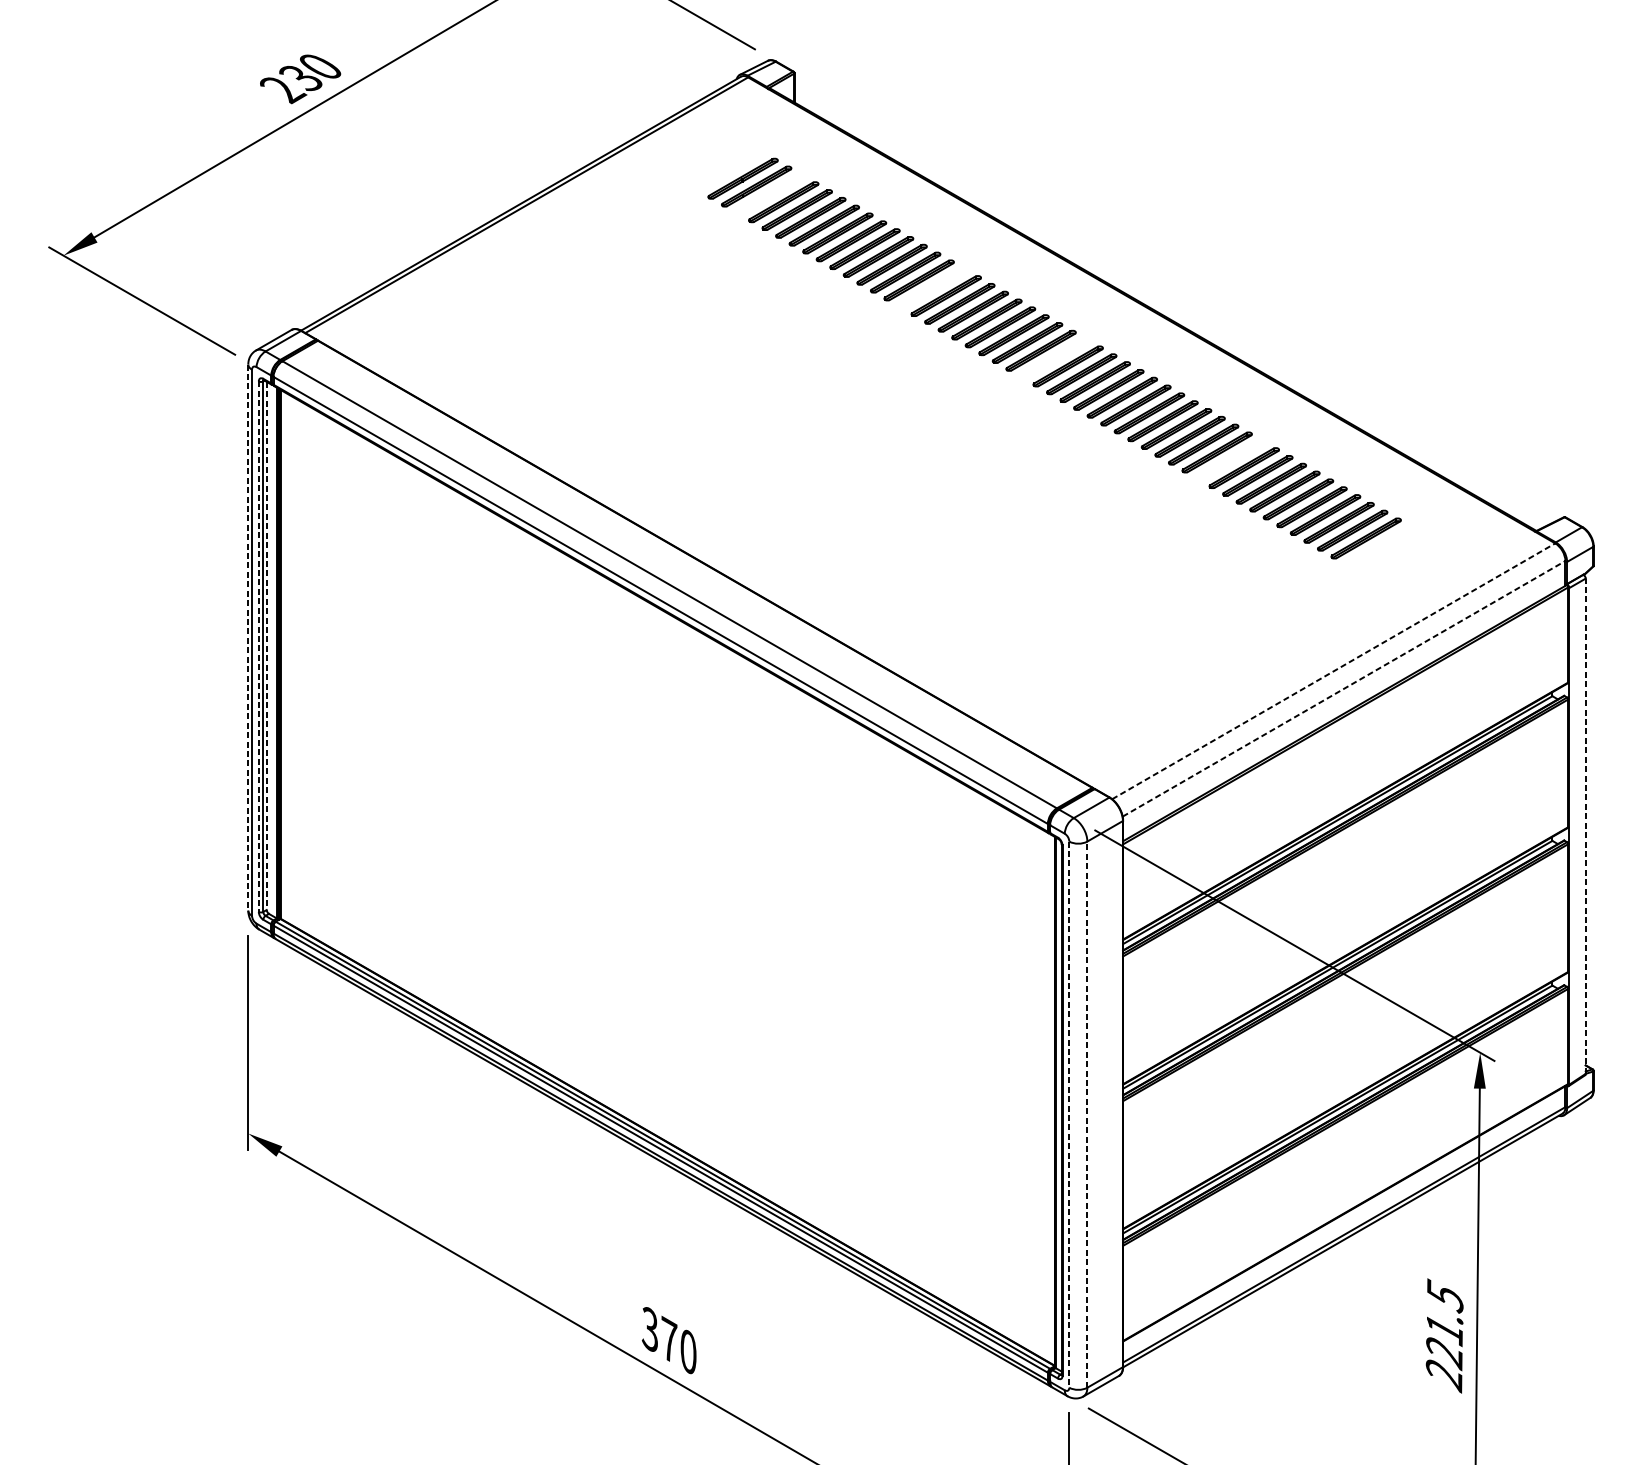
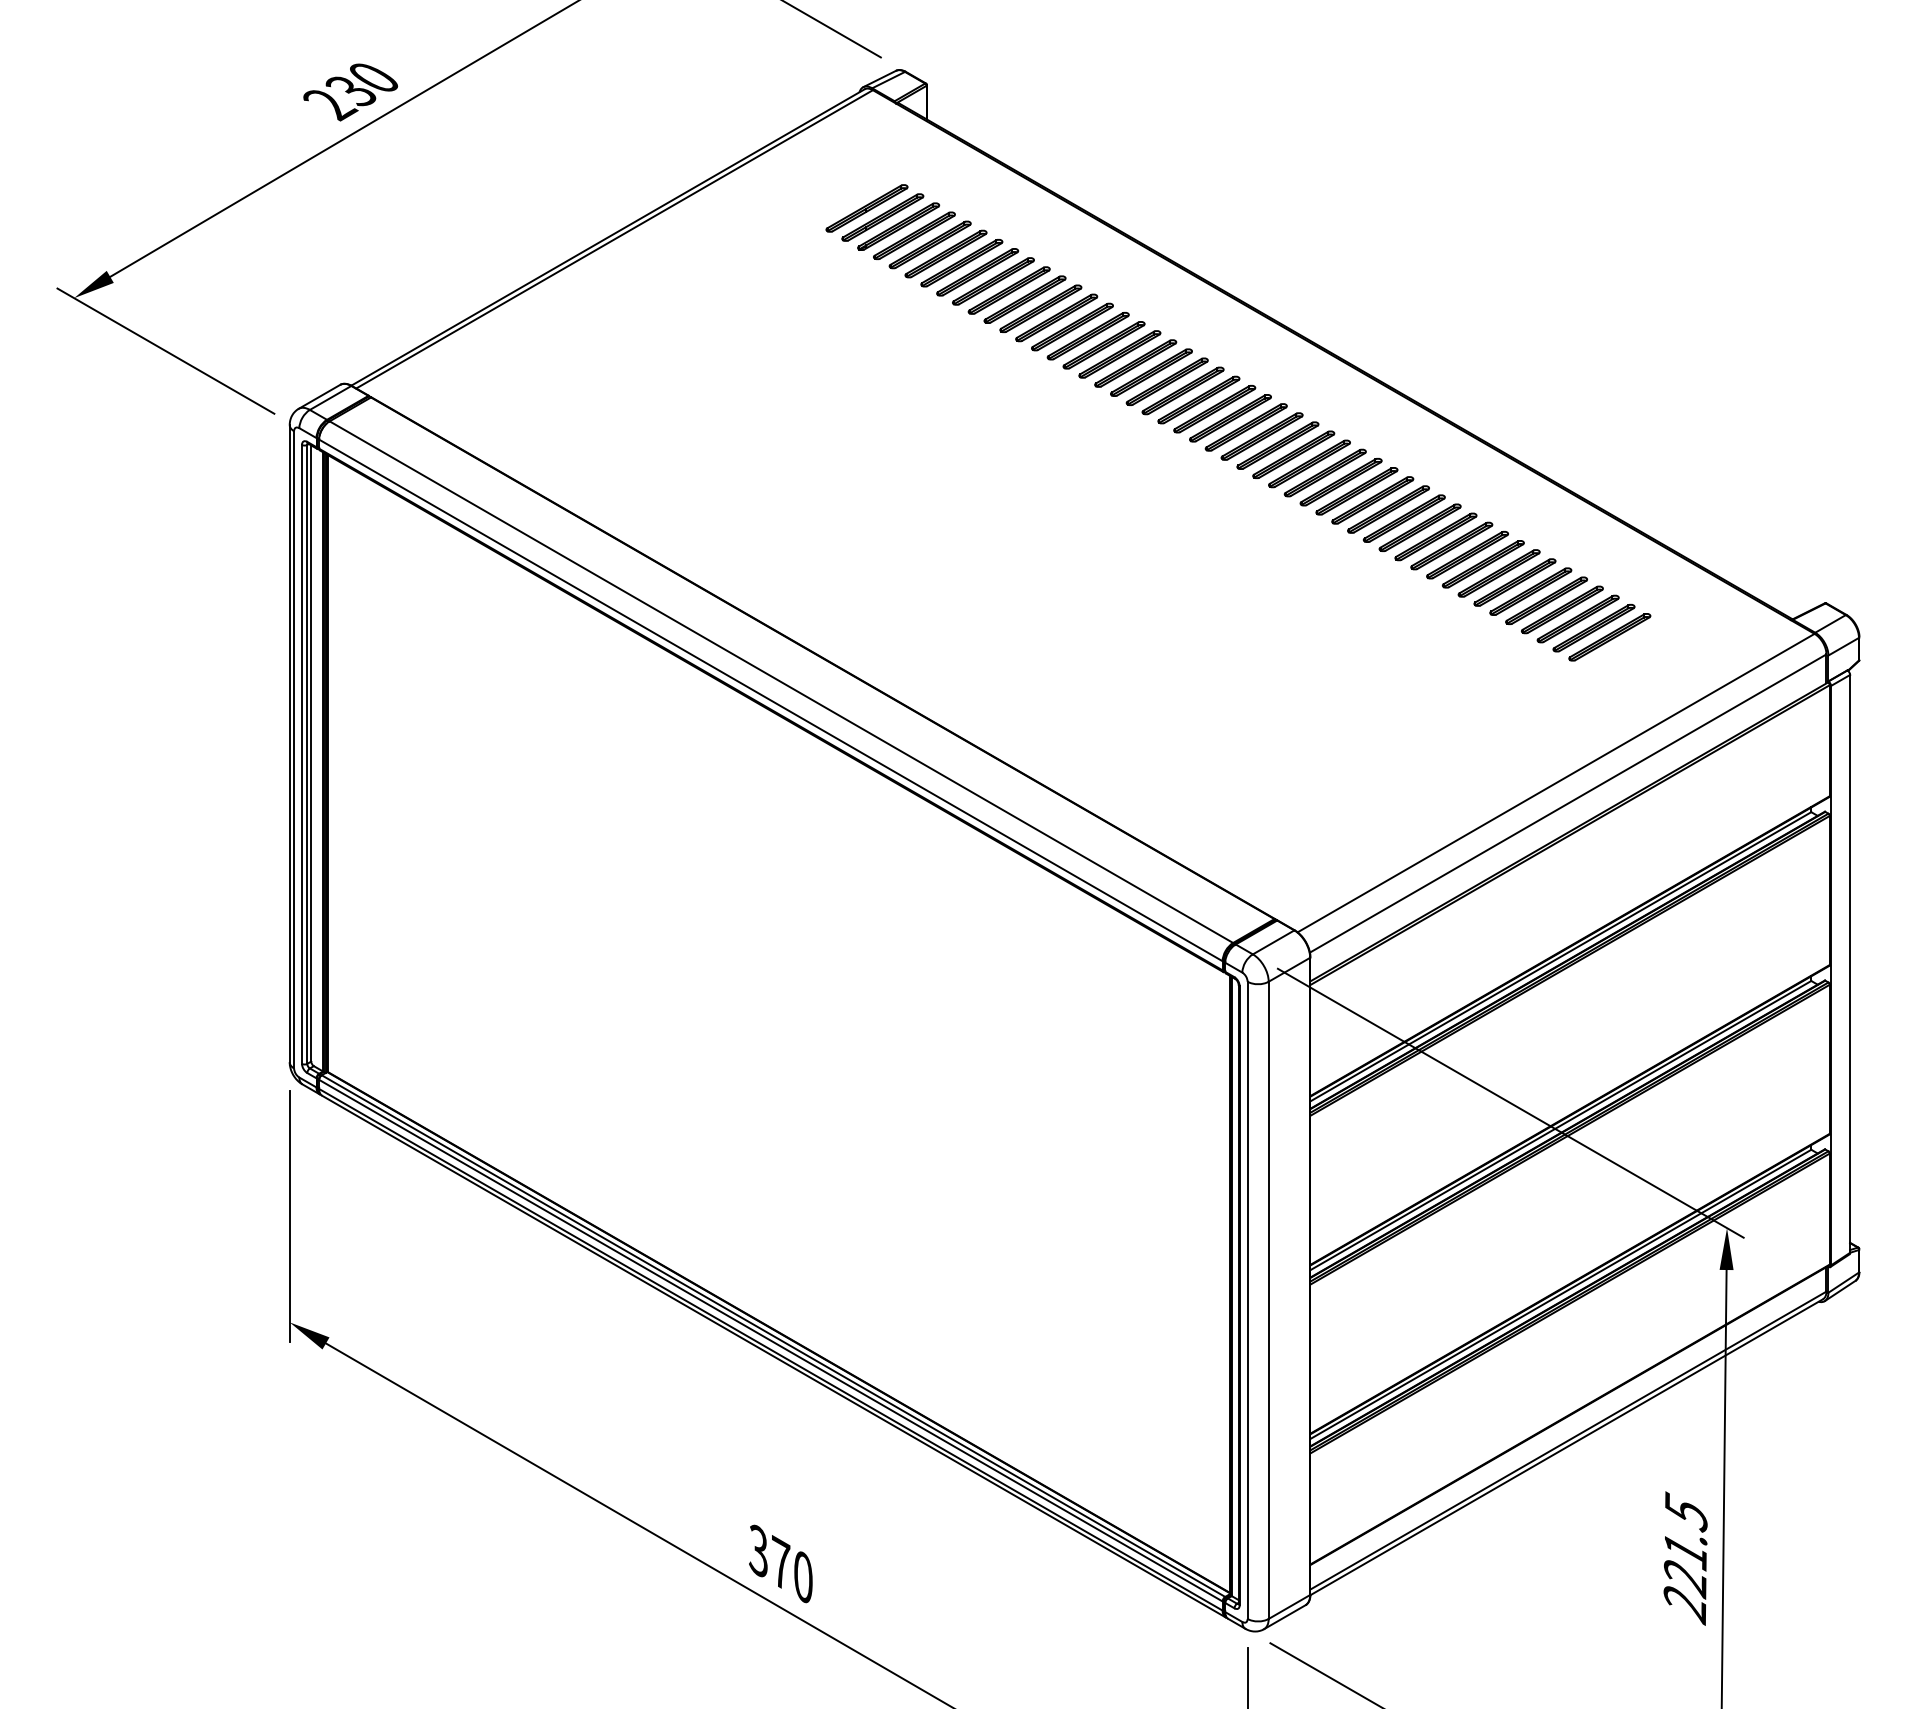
part: (770, 194) -> (898, 226), added
part: (932, 288) -> (1087, 336), added
part: (1054, 358) -> (1230, 418), added
part: (1230, 459) -> (1435, 536), added
part: (1379, 546) -> (1609, 637), added
line: (248, 637) -> (289, 743), dashed -> solid
line: (259, 646) -> (302, 754), dashed -> solid
line: (266, 646) -> (311, 754), dashed -> solid
line: (1334, 670) -> (1556, 782), dashed -> solid
line: (1344, 688) -> (1568, 803), dashed -> solid
line: (1586, 825) -> (1850, 963), dashed -> solid
line: (1069, 1114) -> (1247, 1300), dashed -> solid
line: (1087, 1114) -> (1268, 1300), dashed -> solid

